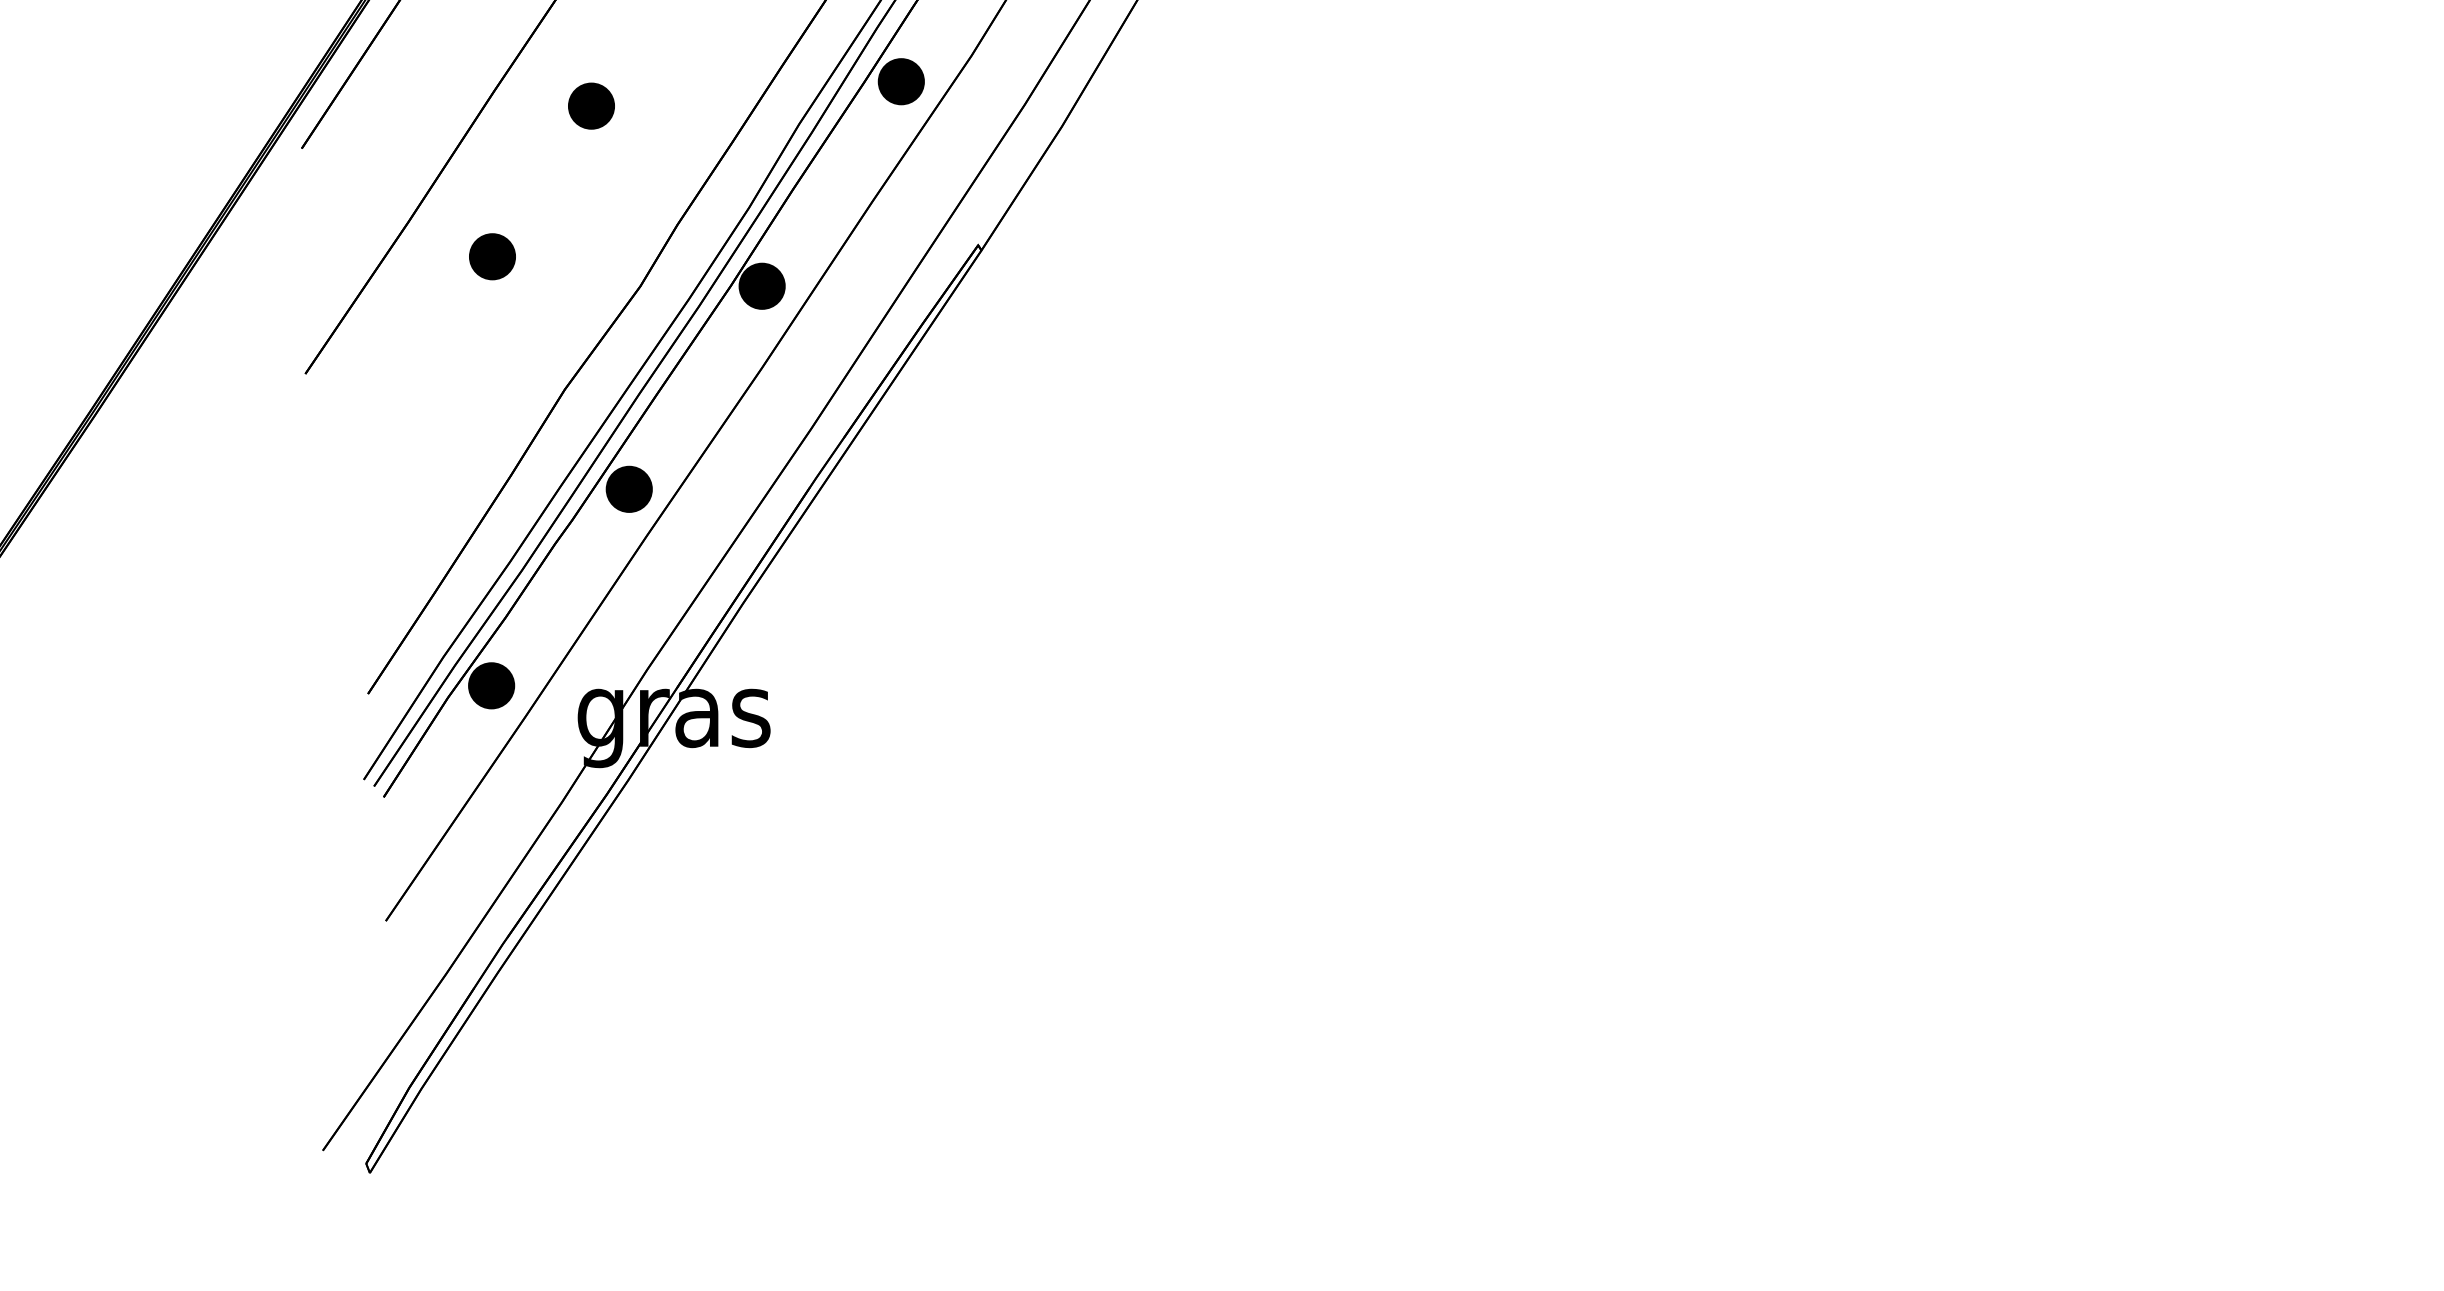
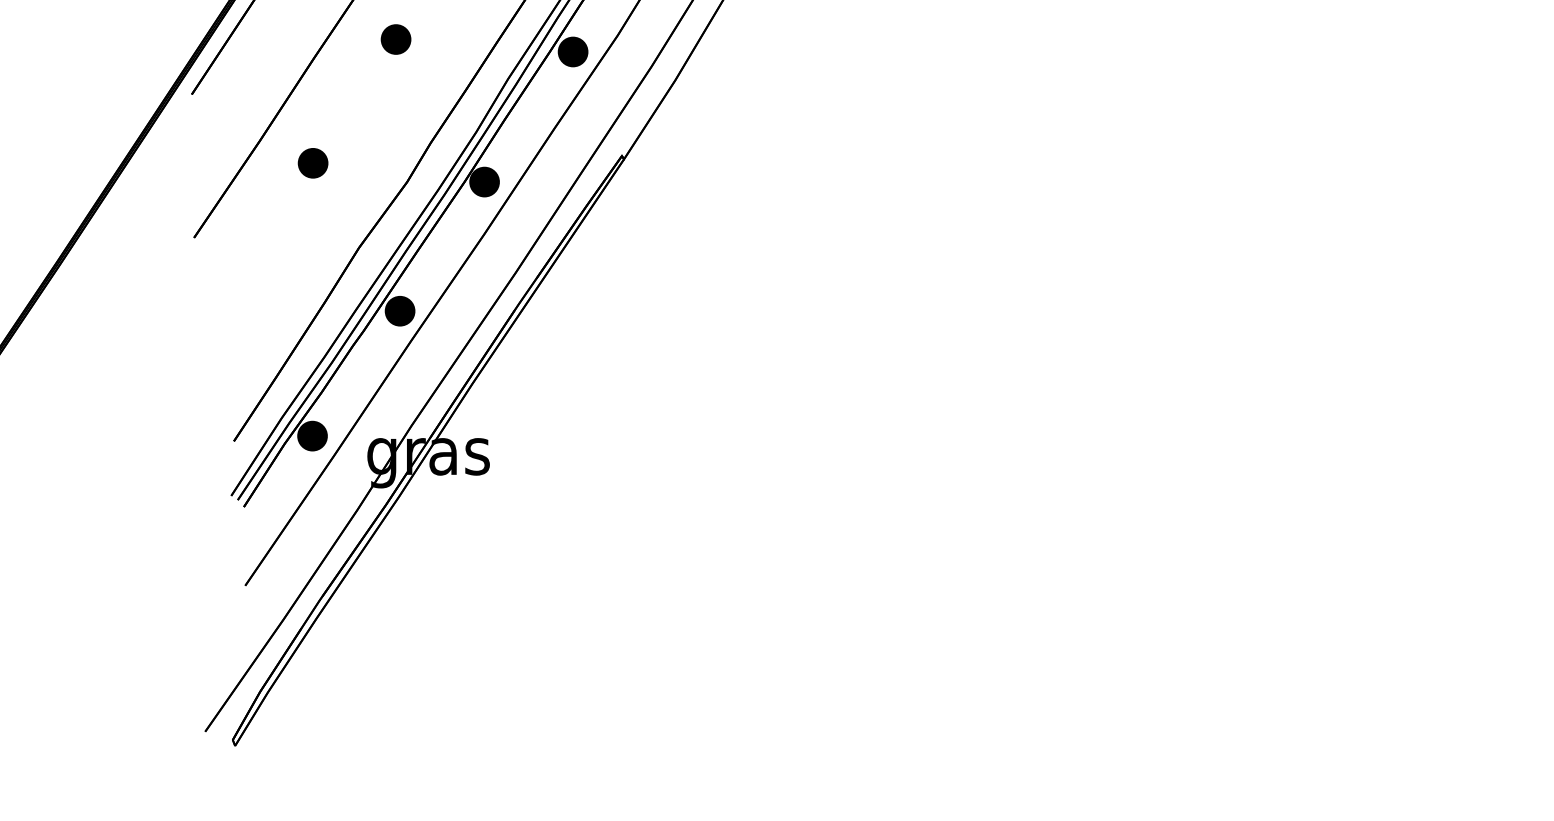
part: (590, 106) -> (395, 39), moved

